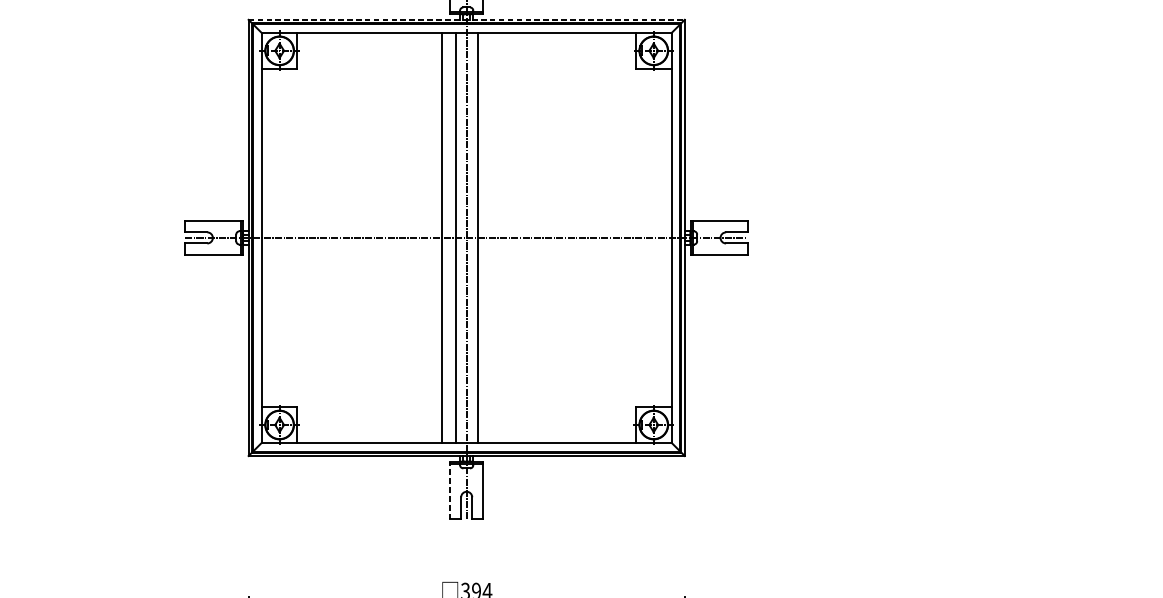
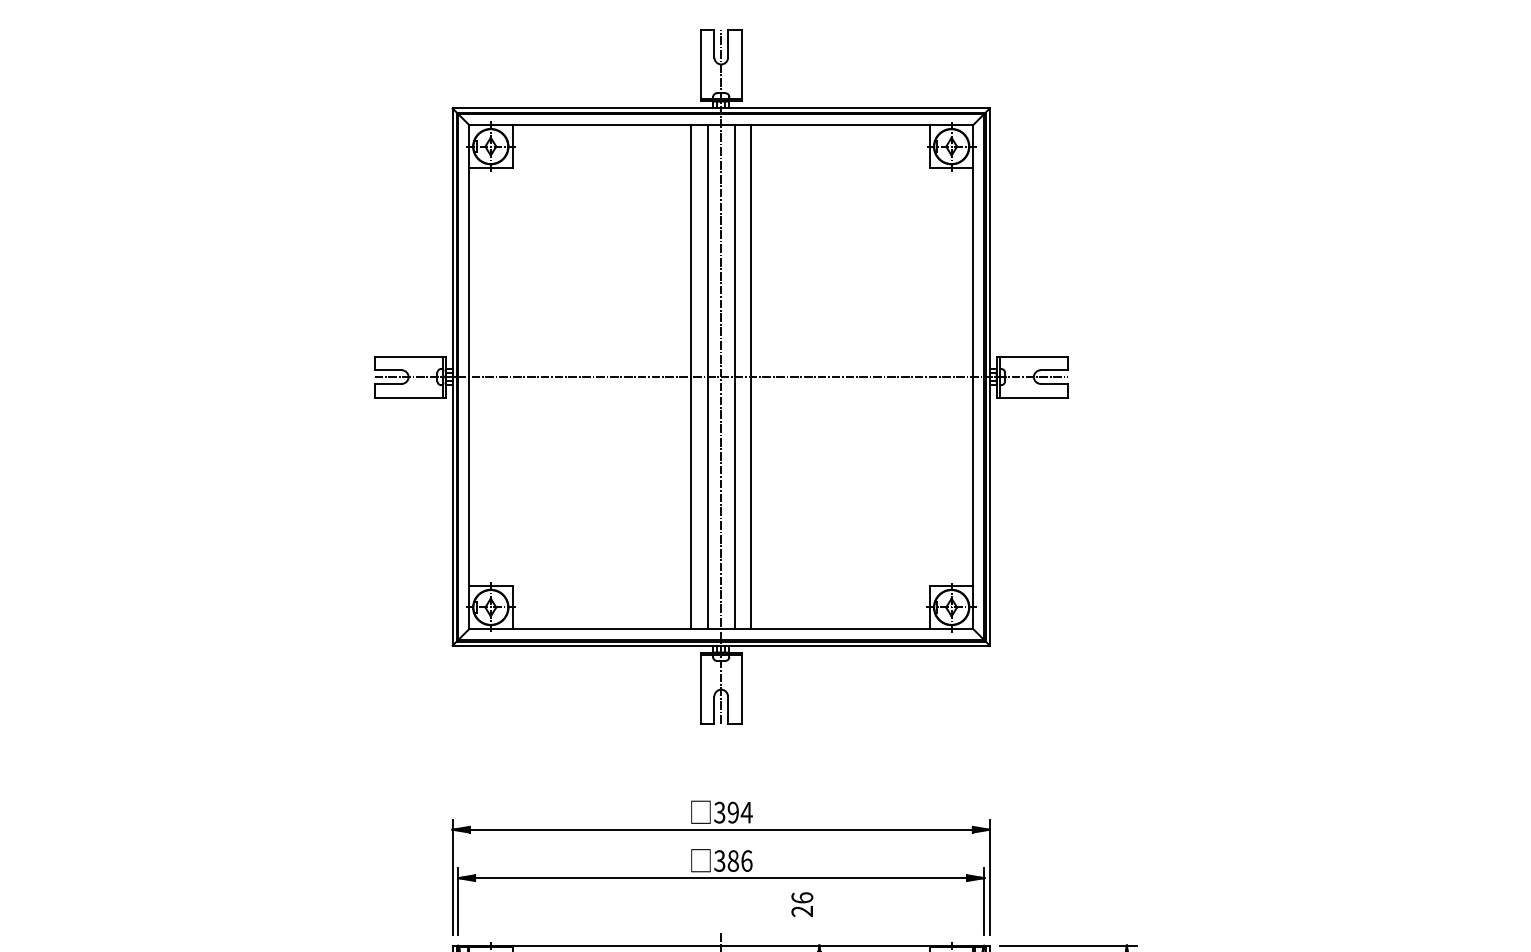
line: (466, 19) -> (721, 108), dashed -> solid
line: (491, 237) -> (751, 376), added
line: (449, 490) -> (700, 688), dashed -> solid

